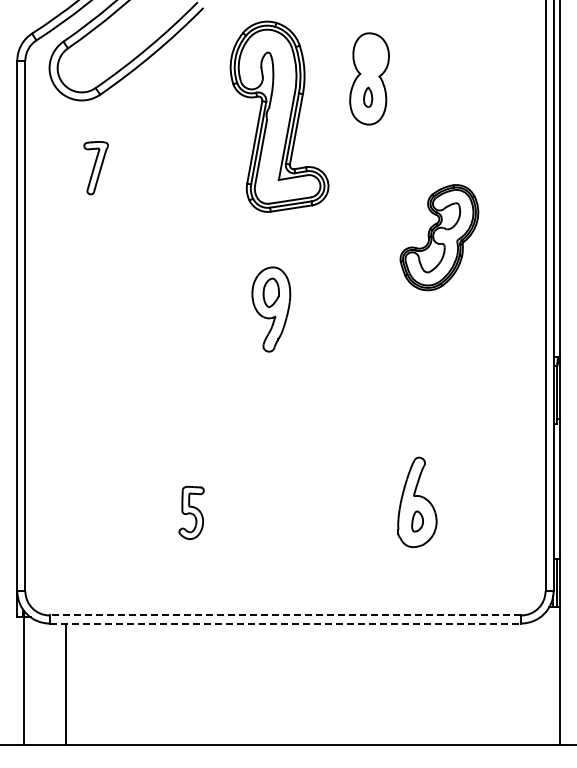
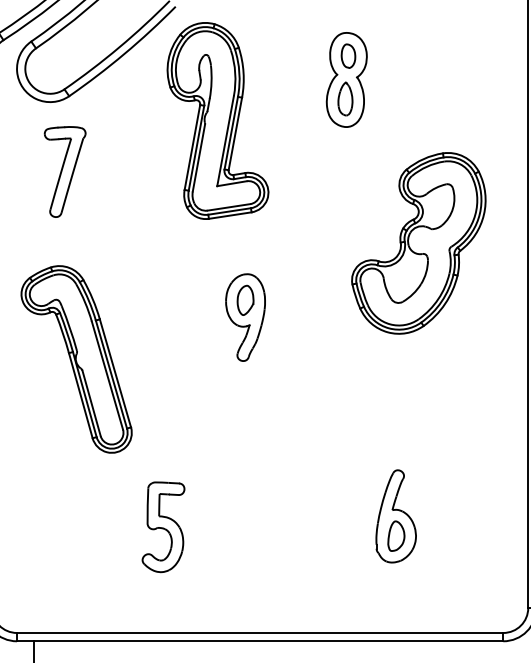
part: (370, 55) -> (347, 55), added
part: (367, 97) -> (344, 99), size x1.67
part: (279, 116) -> (217, 120), moved
part: (95, 167) -> (64, 171), size x1.67
part: (439, 237) -> (418, 243), size x1.67
part: (107, 349) -> (76, 358), added
part: (191, 512) -> (163, 526), size x1.67
part: (417, 521) -> (396, 536), size x1.43
line: (285, 615) -> (260, 633), dashed -> solid
line: (285, 623) -> (260, 641), dashed -> solid

